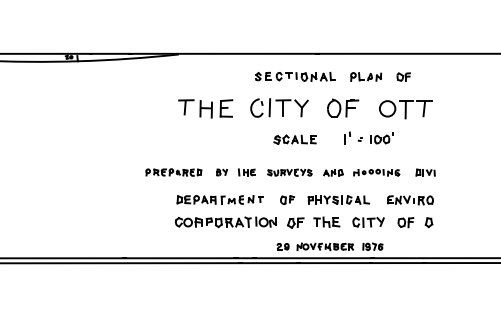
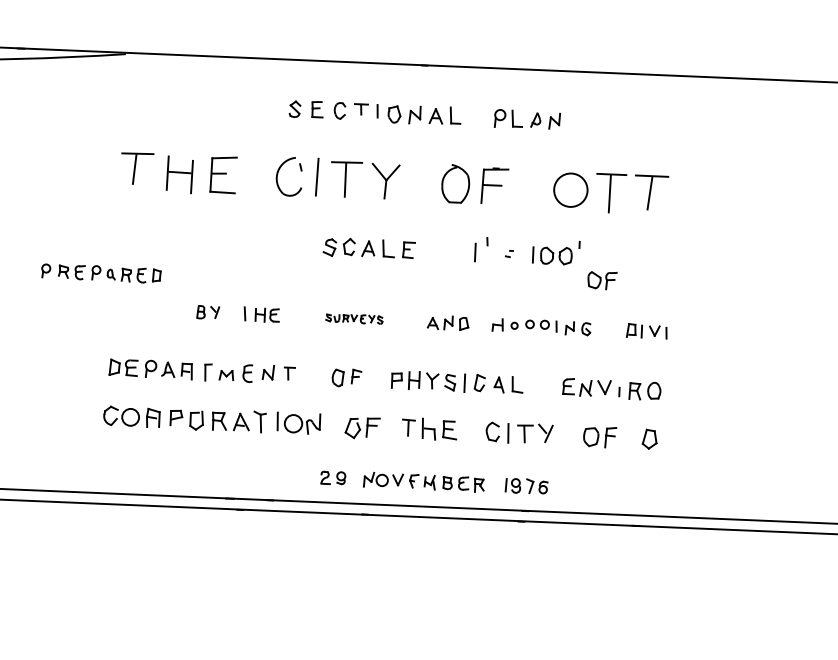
part: (403, 76) -> (601, 279), moved
part: (173, 172) -> (100, 273), moved
part: (289, 172) -> (353, 318), size x0.6

